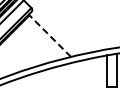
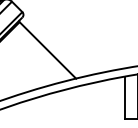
line: (49, 35) -> (46, 49), dashed -> solid

